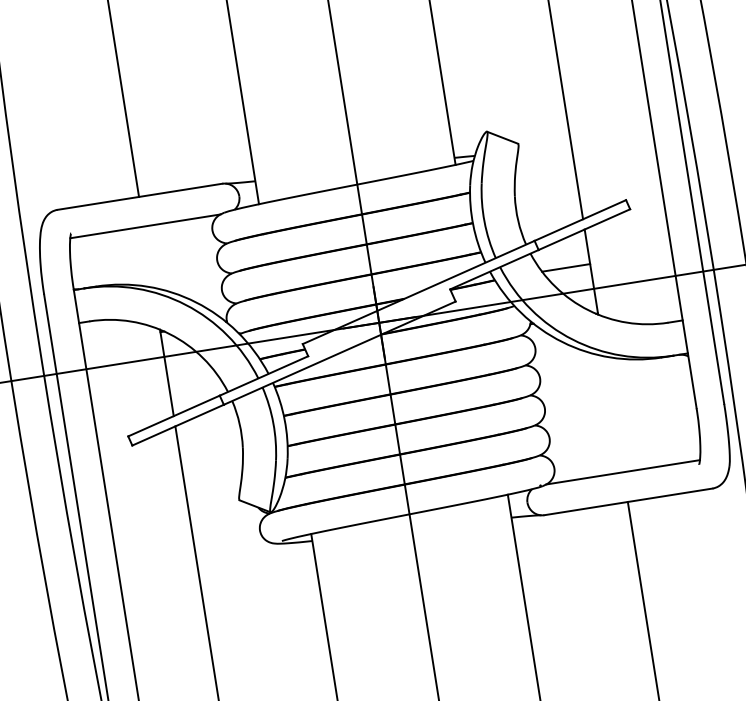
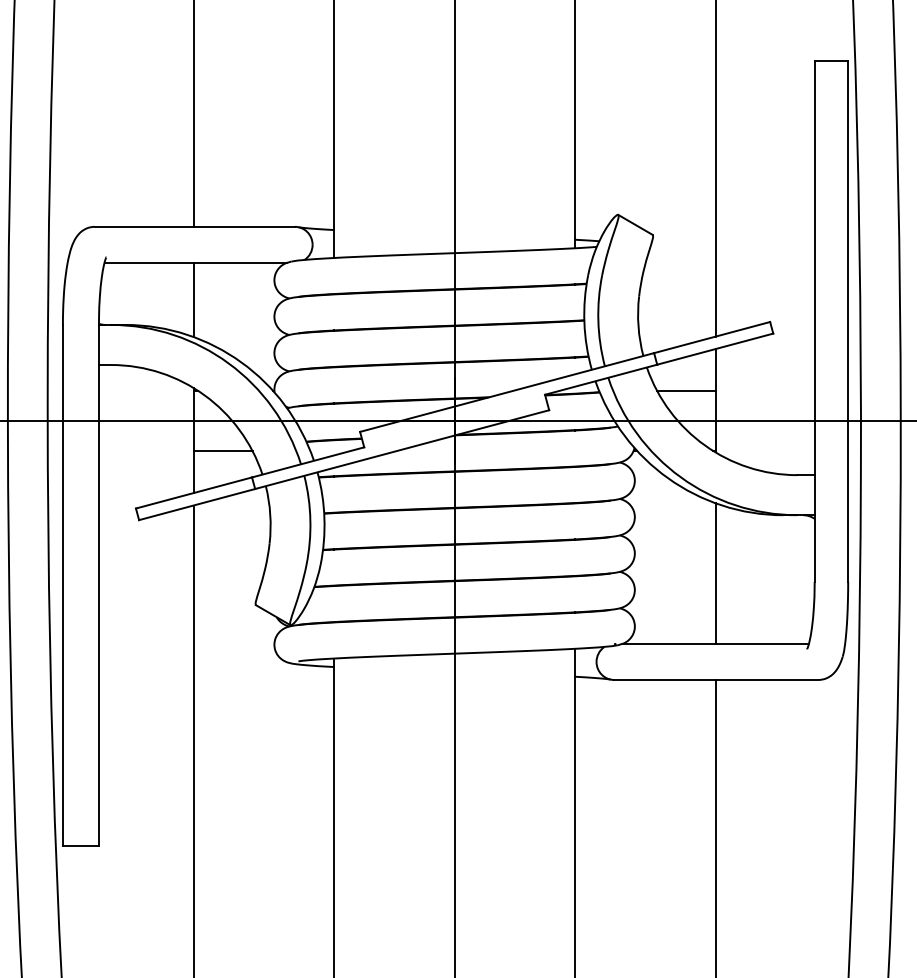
line: (148, 256) -> (193, 299), added
line: (192, 378) -> (222, 451), added
line: (613, 414) -> (715, 573), added

